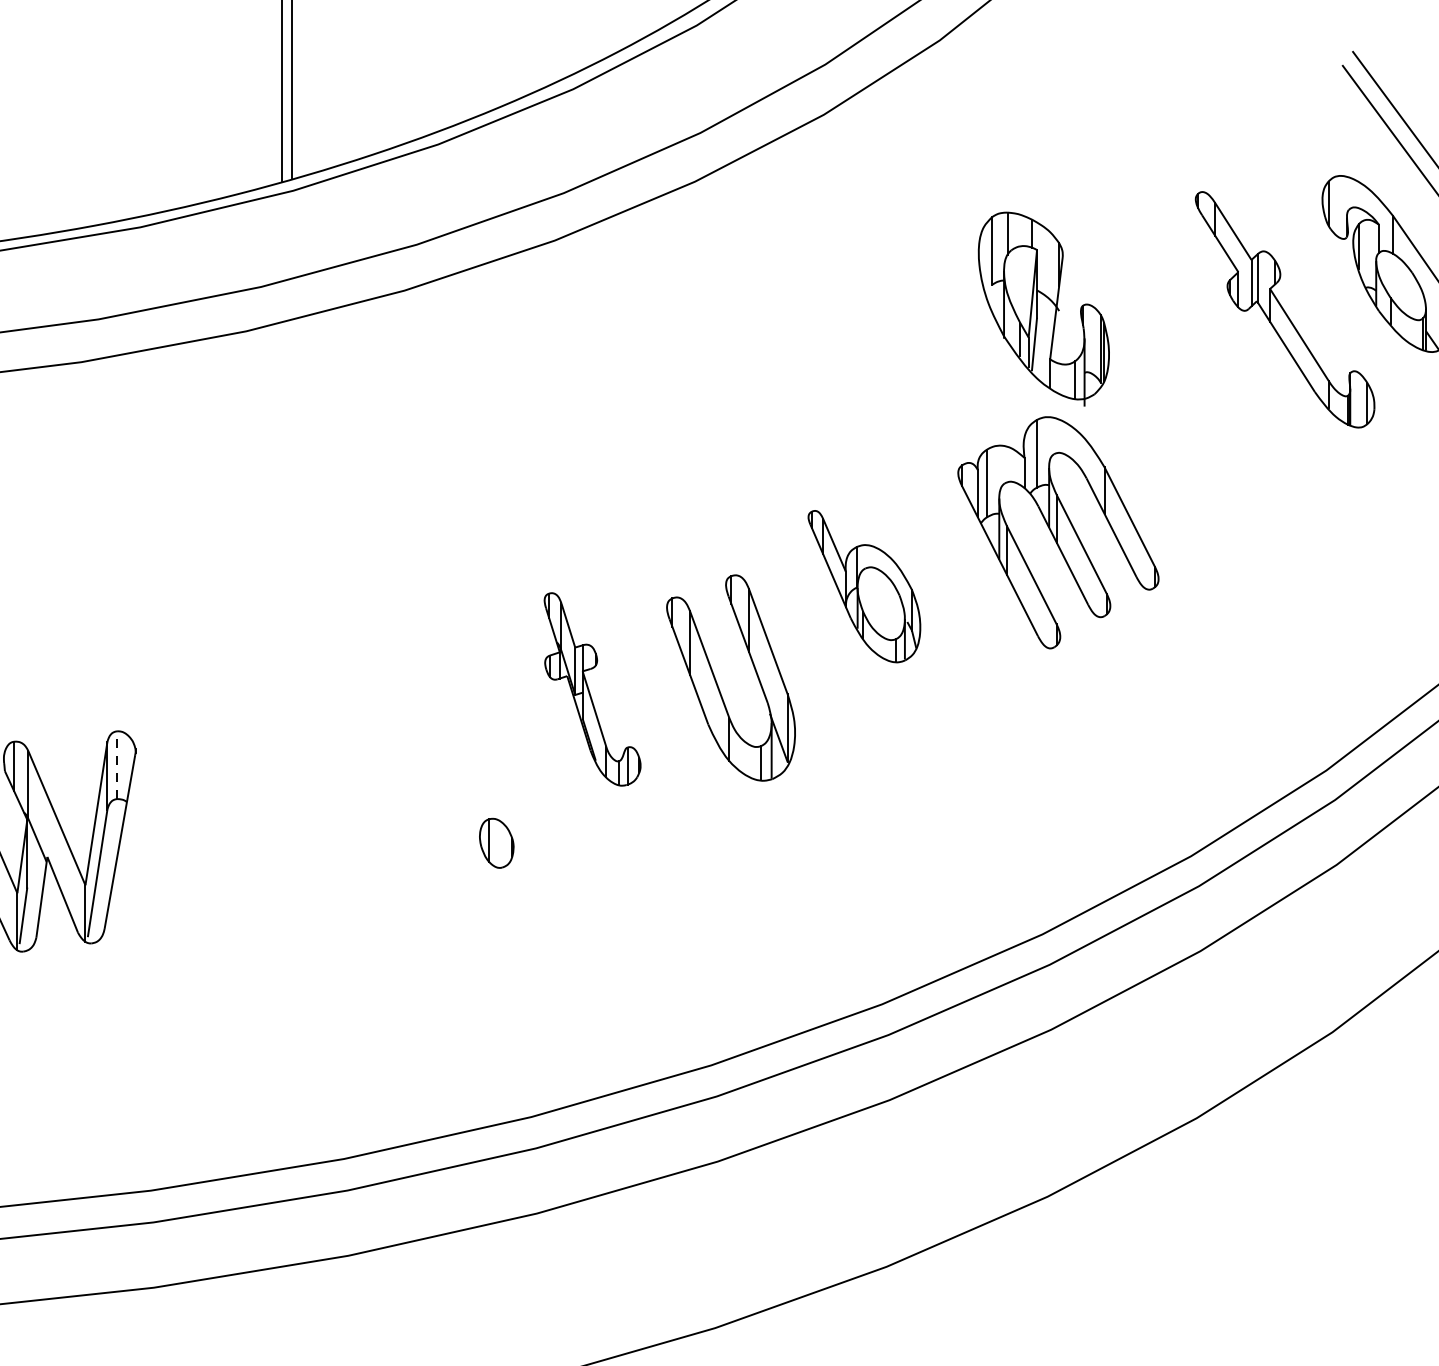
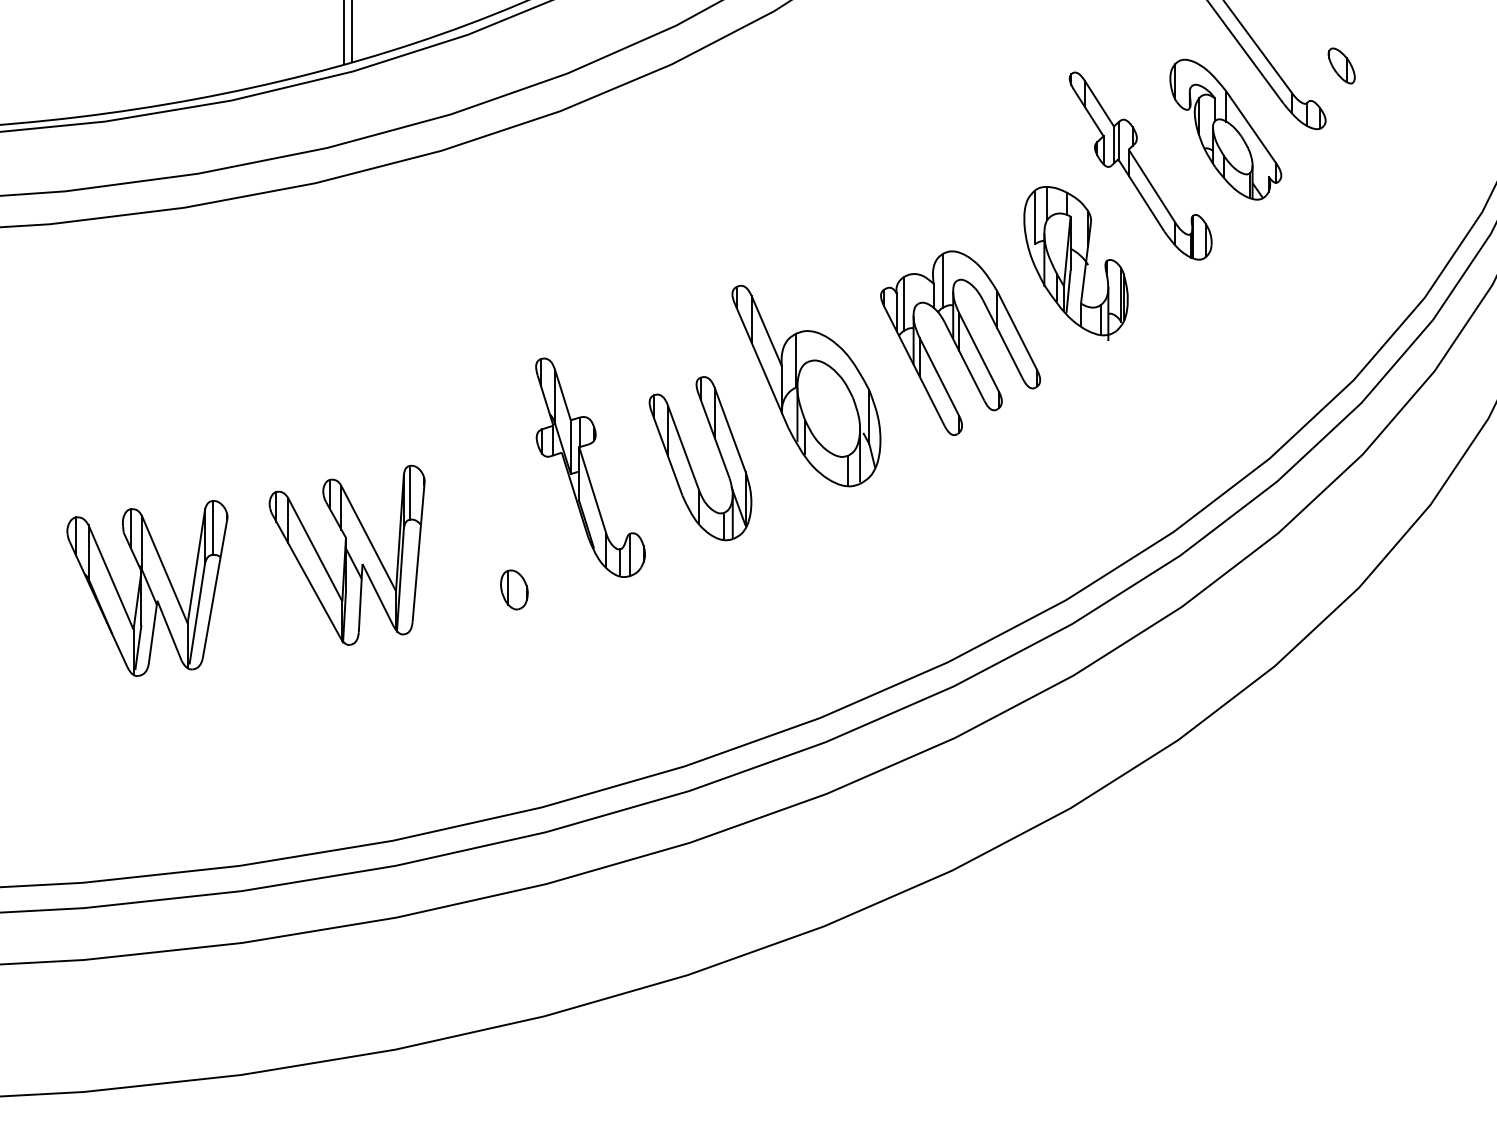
part: (1043, 309) -> (1075, 263), moved
part: (864, 585) -> (806, 385), size x1.67
part: (592, 689) -> (590, 467), size x1.43
line: (116, 764) -> (212, 527), dashed -> solid
part: (285, 798) -> (346, 554), added

